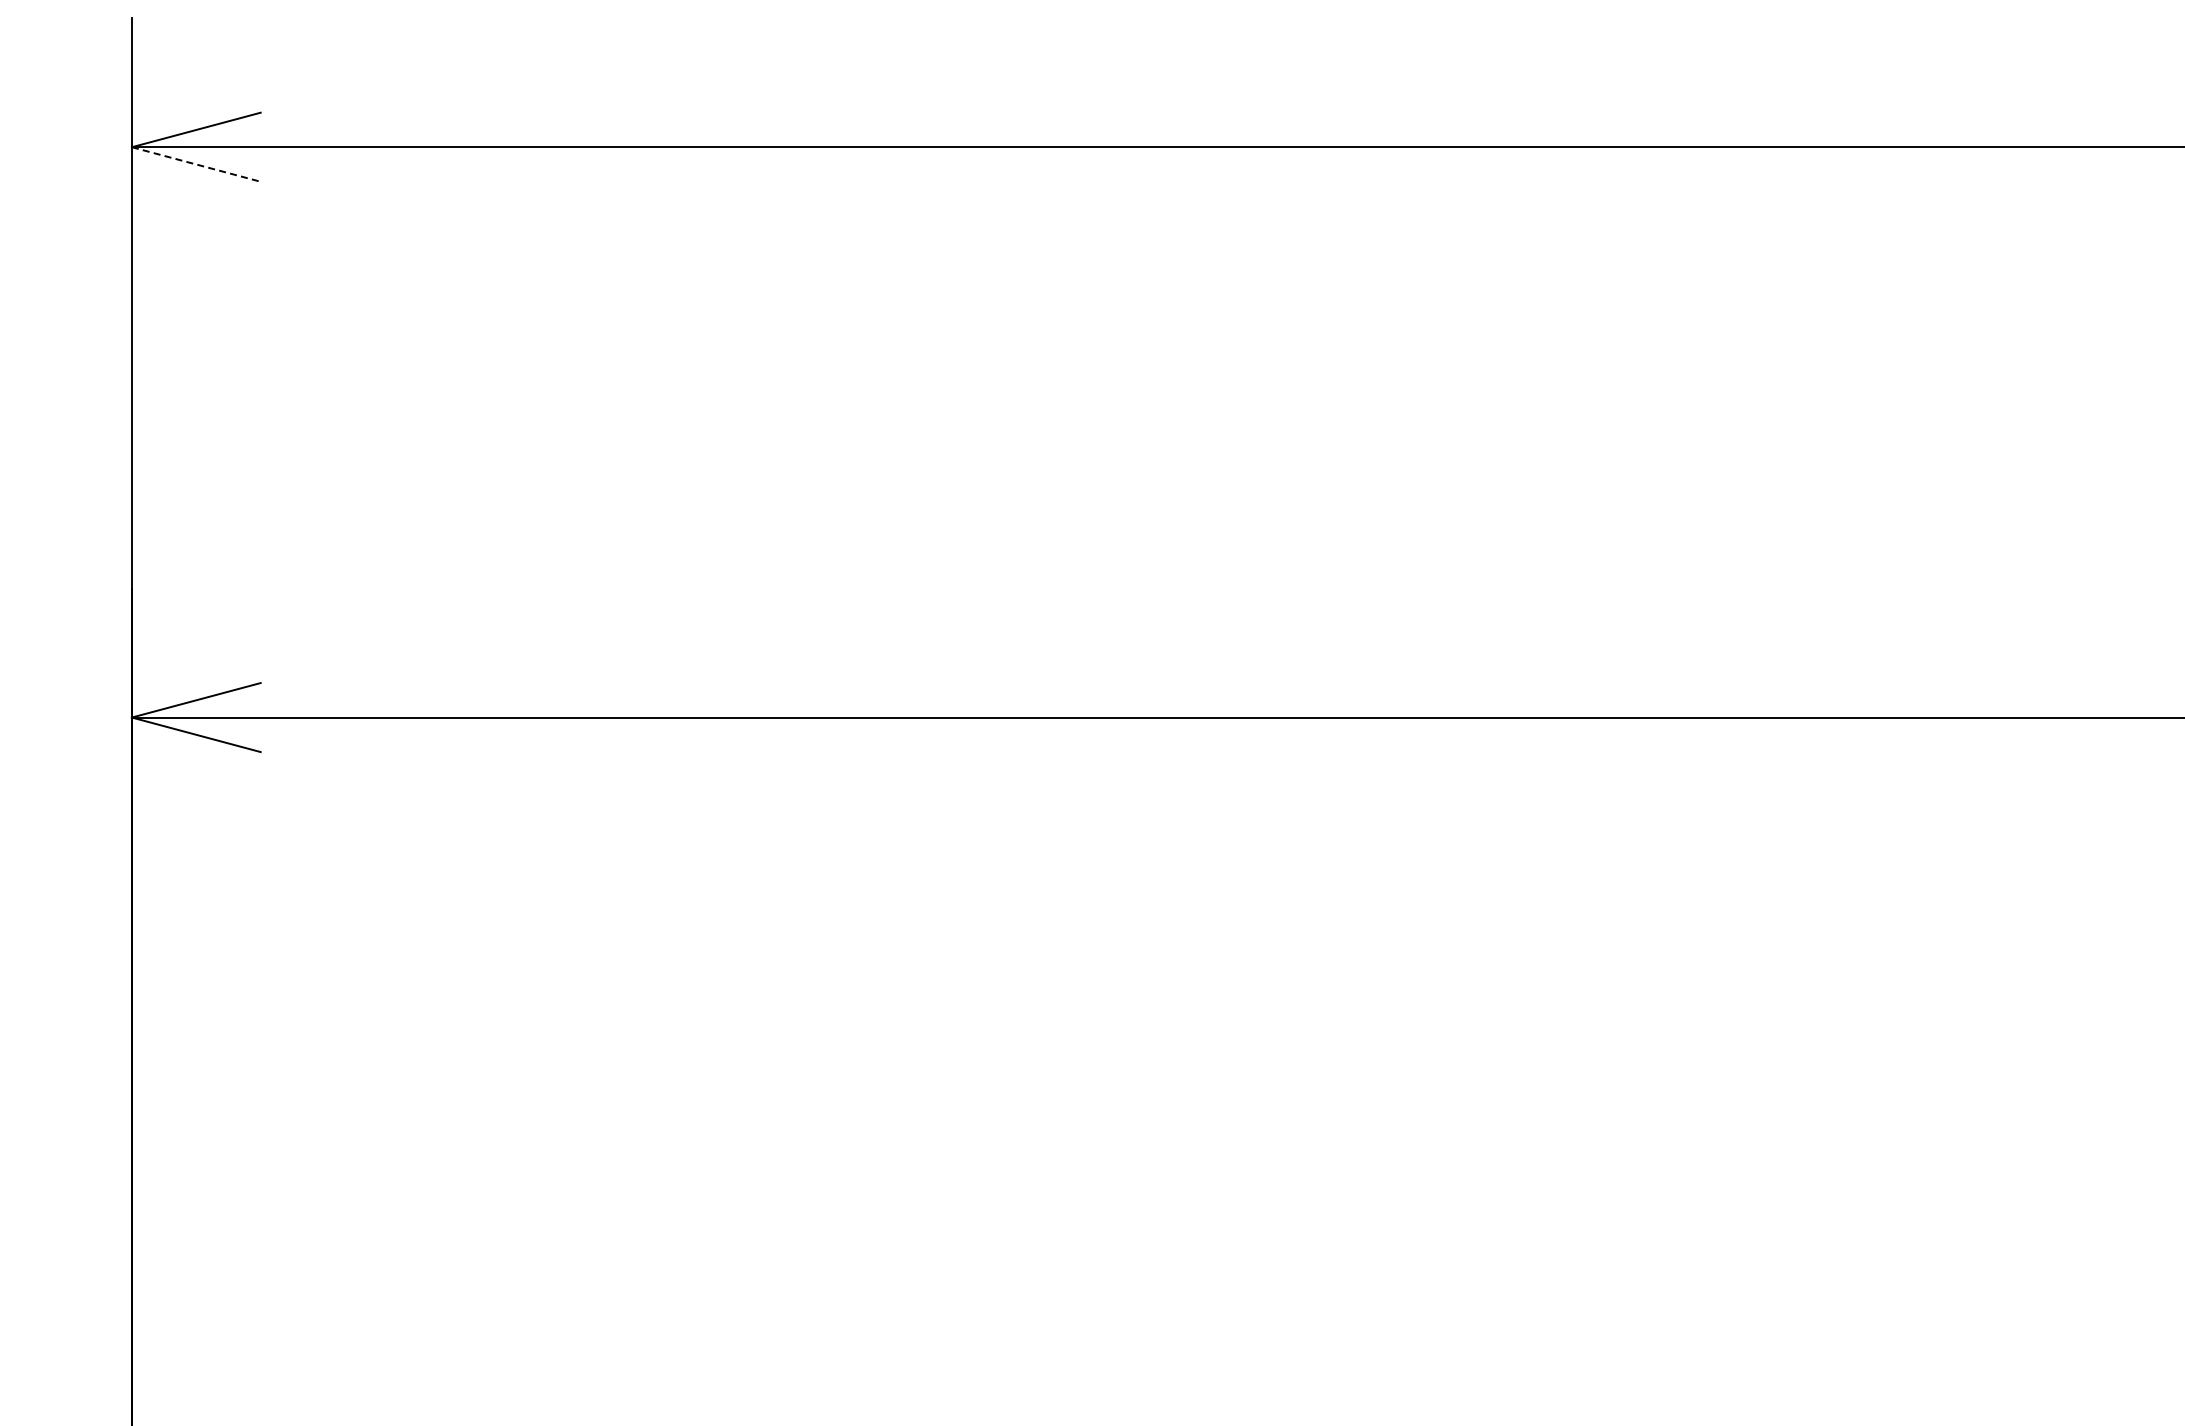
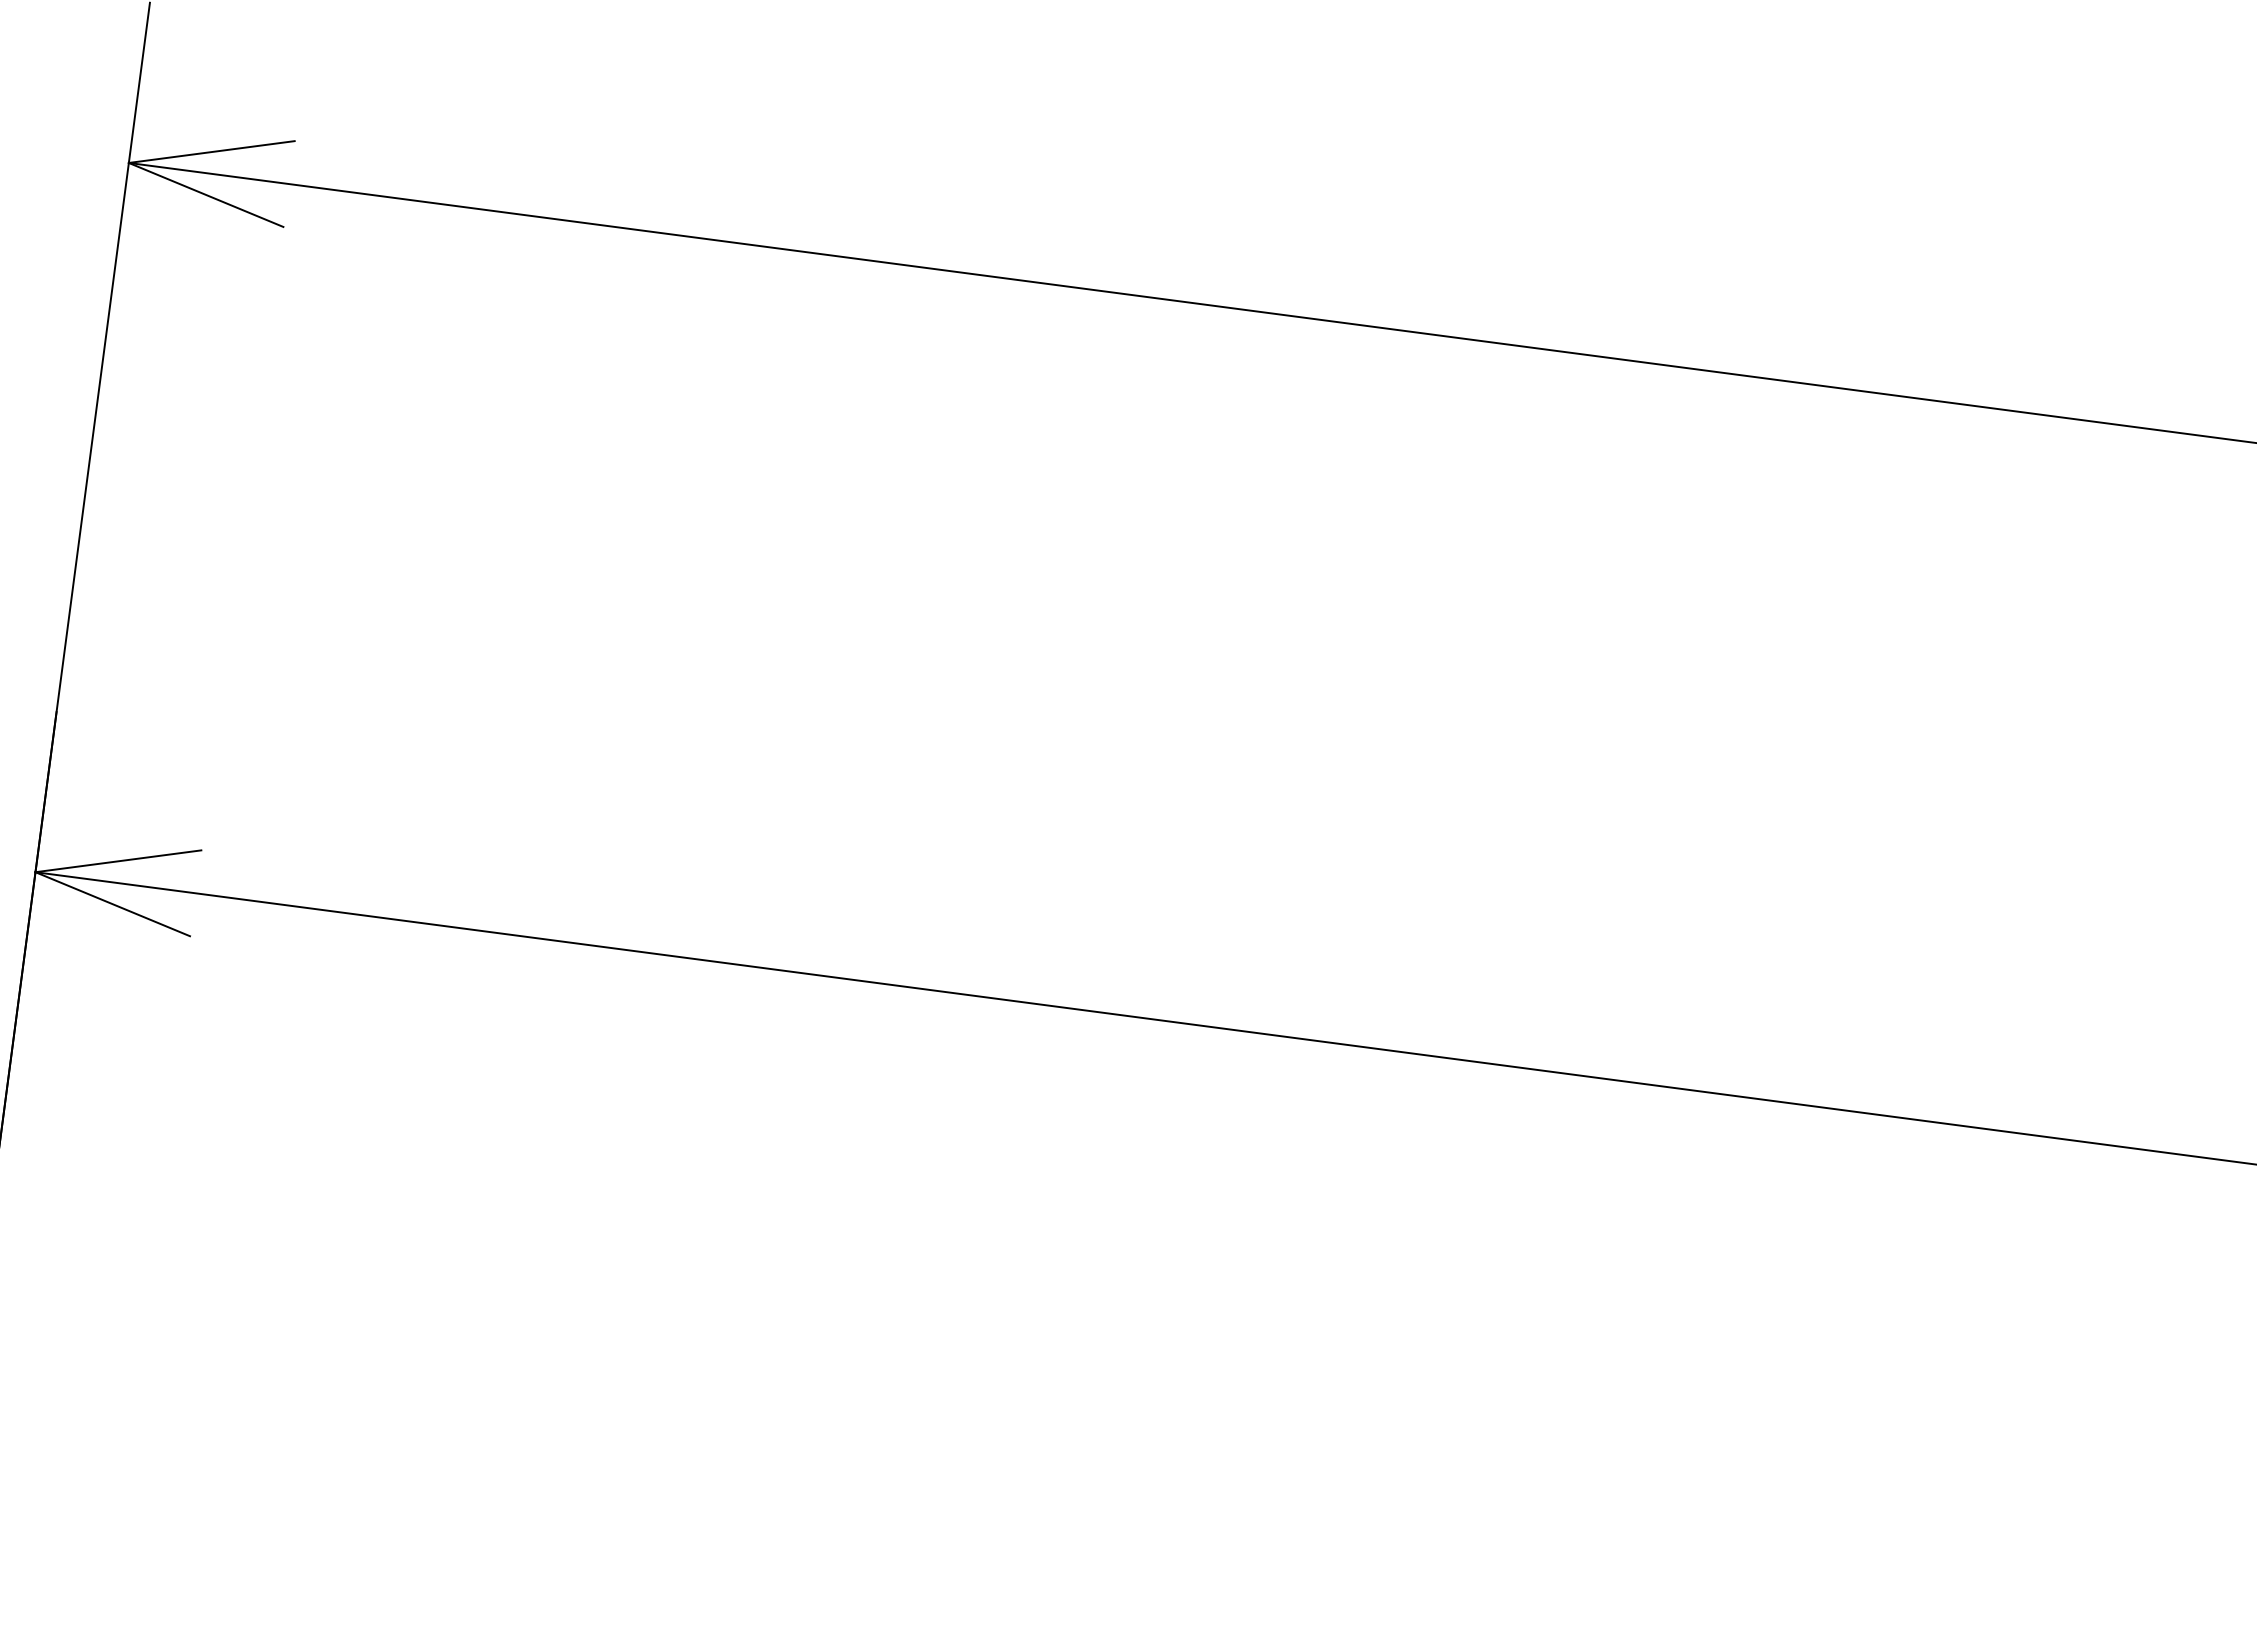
line: (196, 164) -> (206, 195), dashed -> solid

